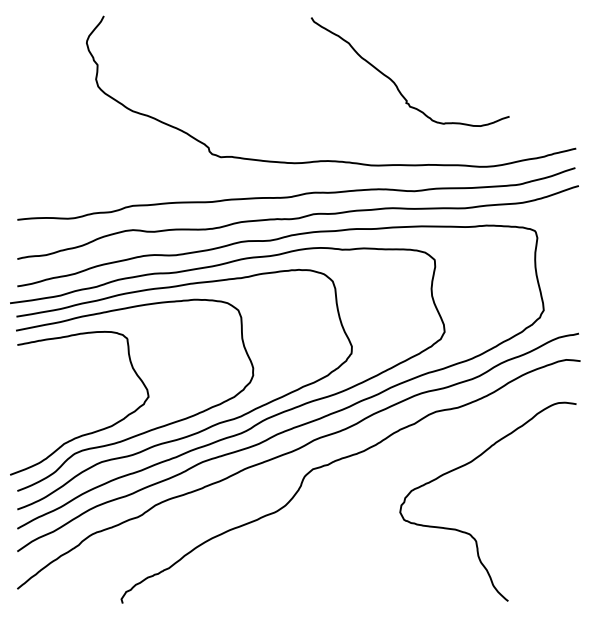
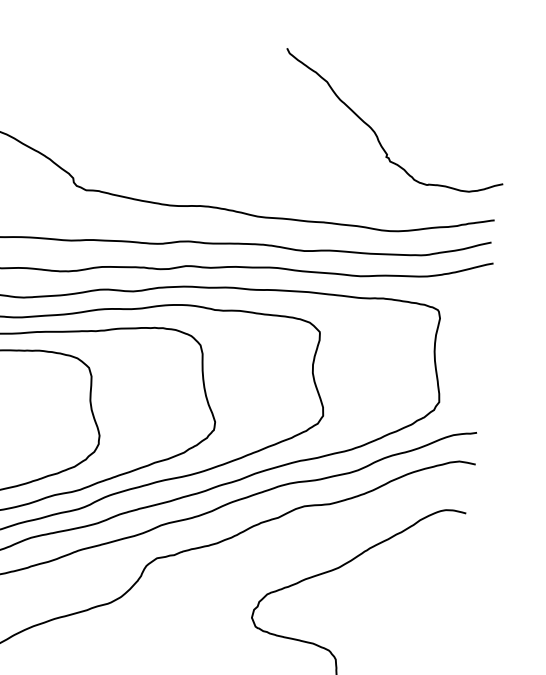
curve: (395, 82) -> (376, 132), moved

